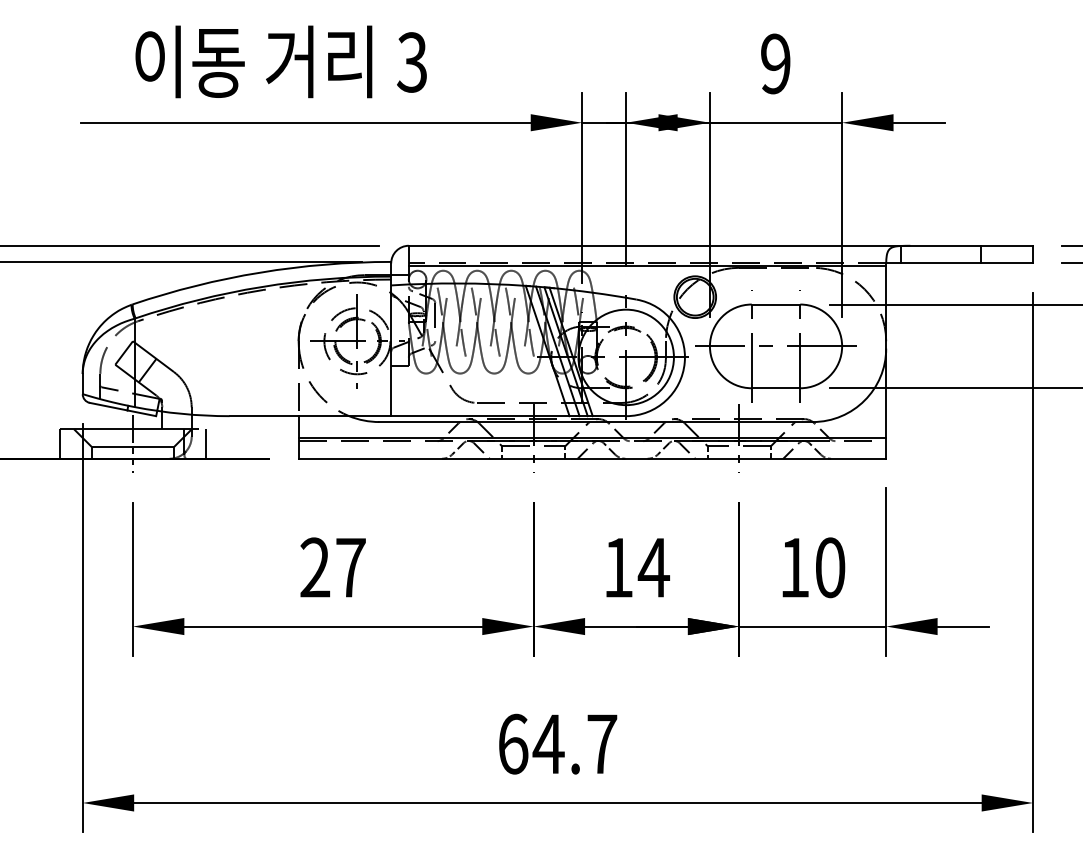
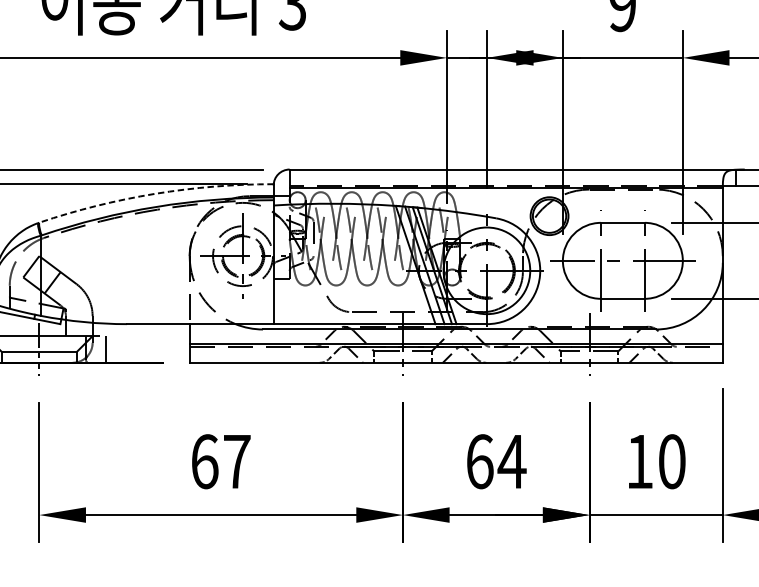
arc: (260, 272) -> (155, 193), solid -> dashed
text: (315, 567) -> (204, 461), 27 -> 67
text: (618, 567) -> (479, 461), 14 -> 64

